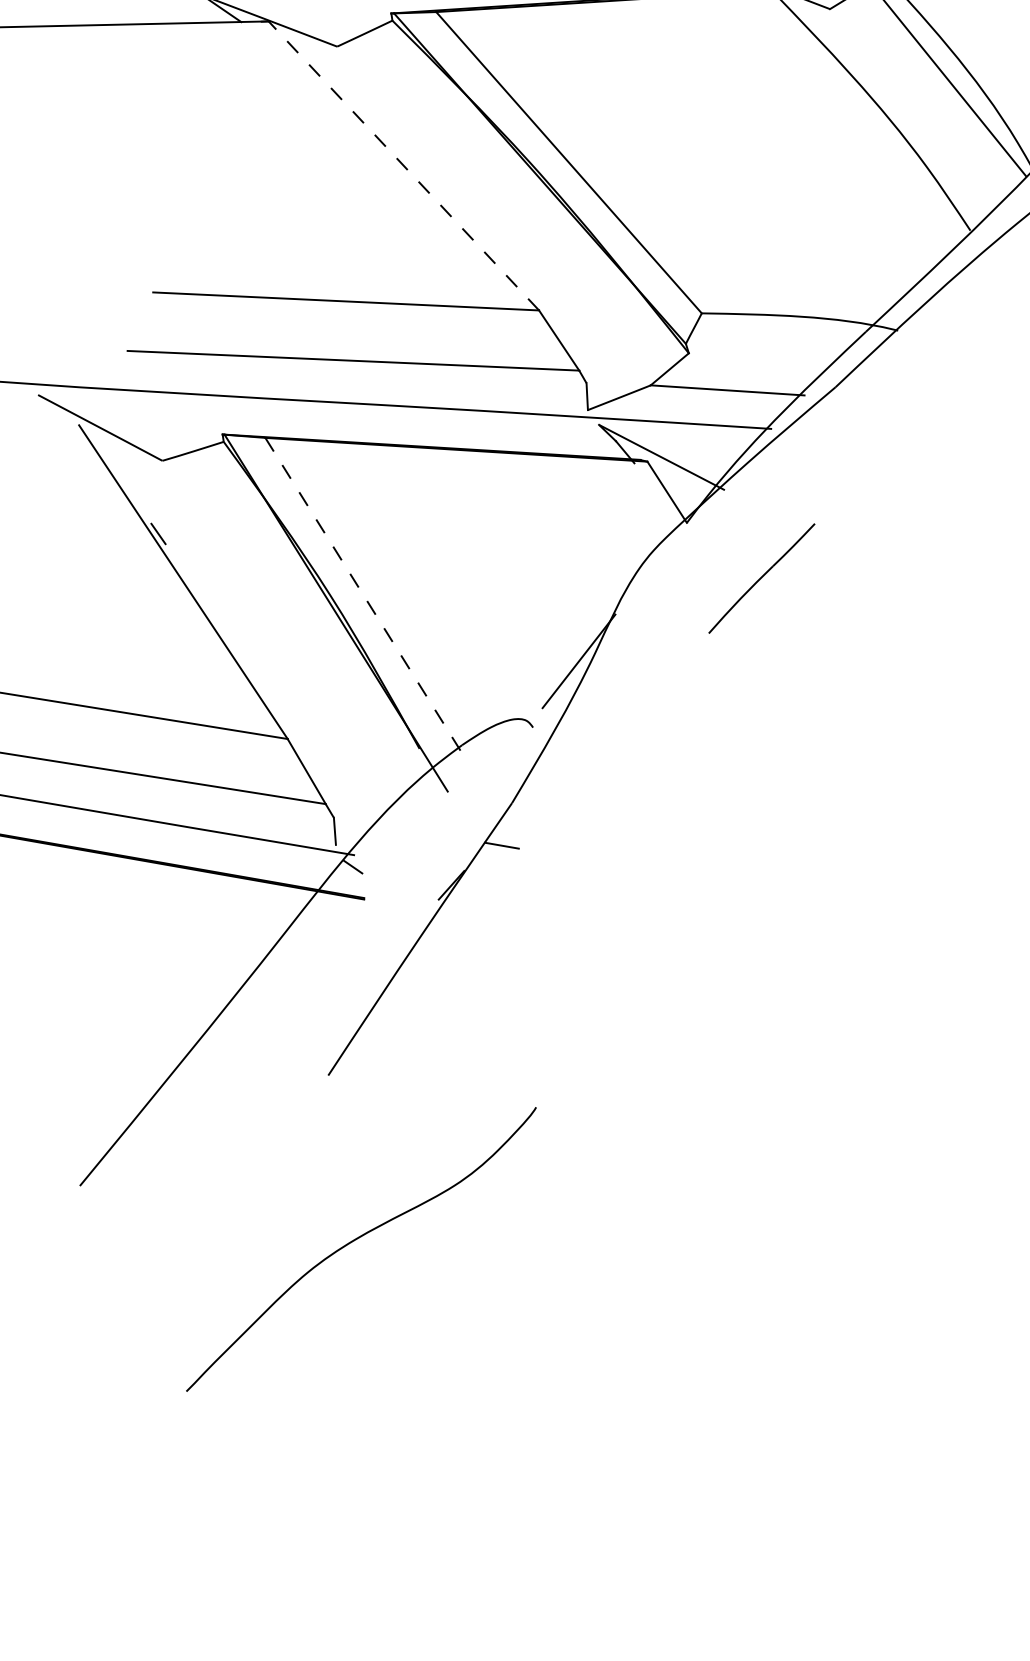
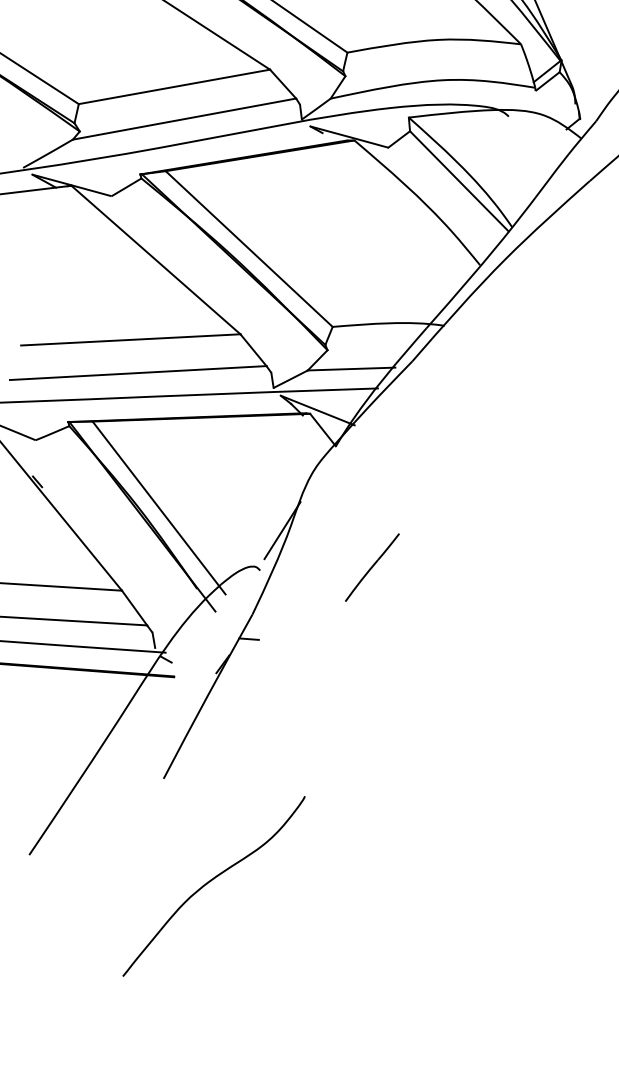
line: (402, 166) -> (155, 260), dashed -> solid
line: (762, 578) -> (372, 567), moved
line: (367, 601) -> (159, 508), dashed -> solid
curve: (357, 1240) -> (211, 881), moved

